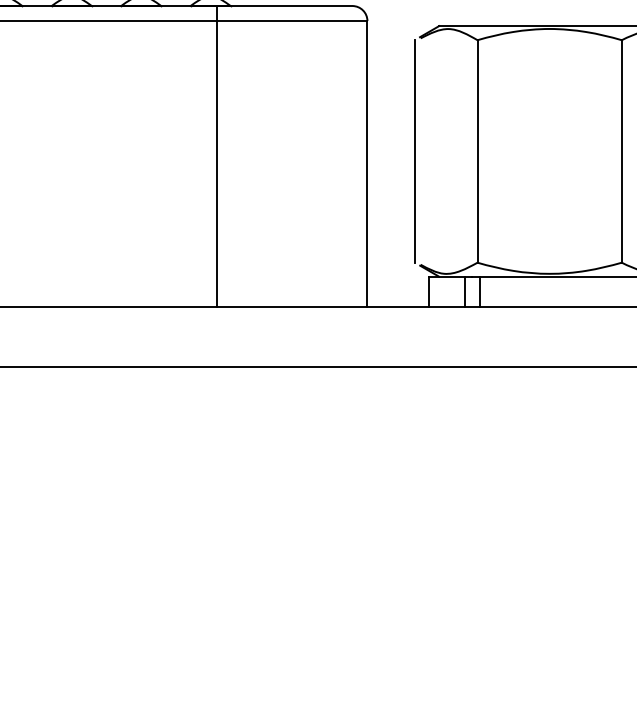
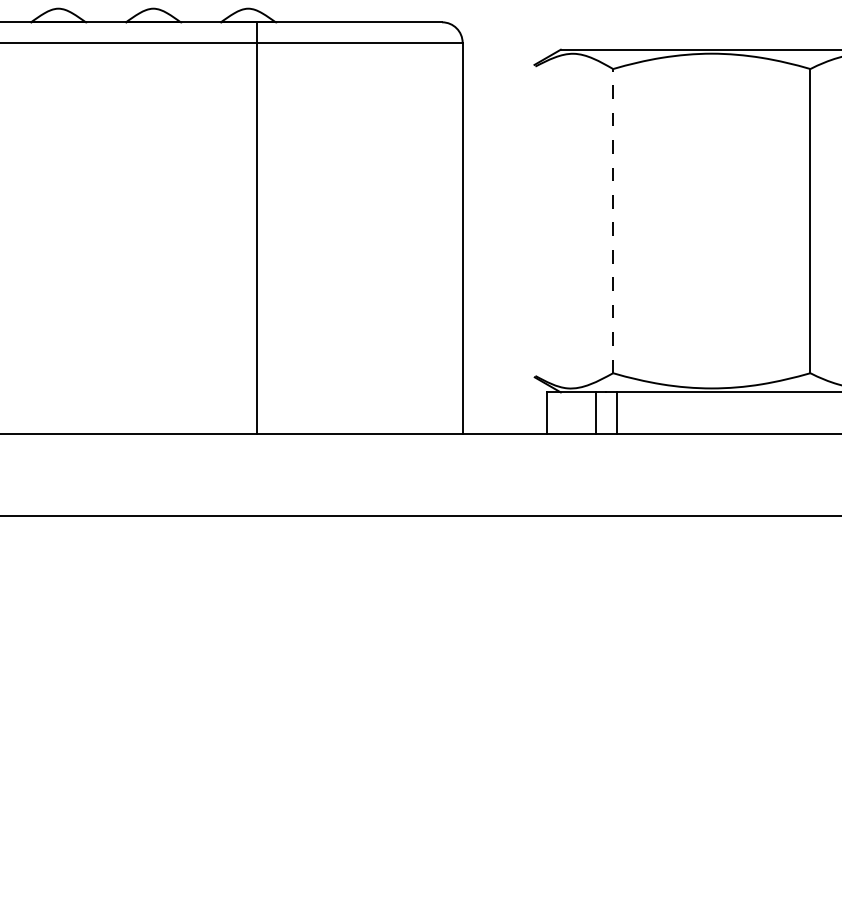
line: (477, 150) -> (613, 219), solid -> dashed
line: (415, 151) -> (528, 221), removed

